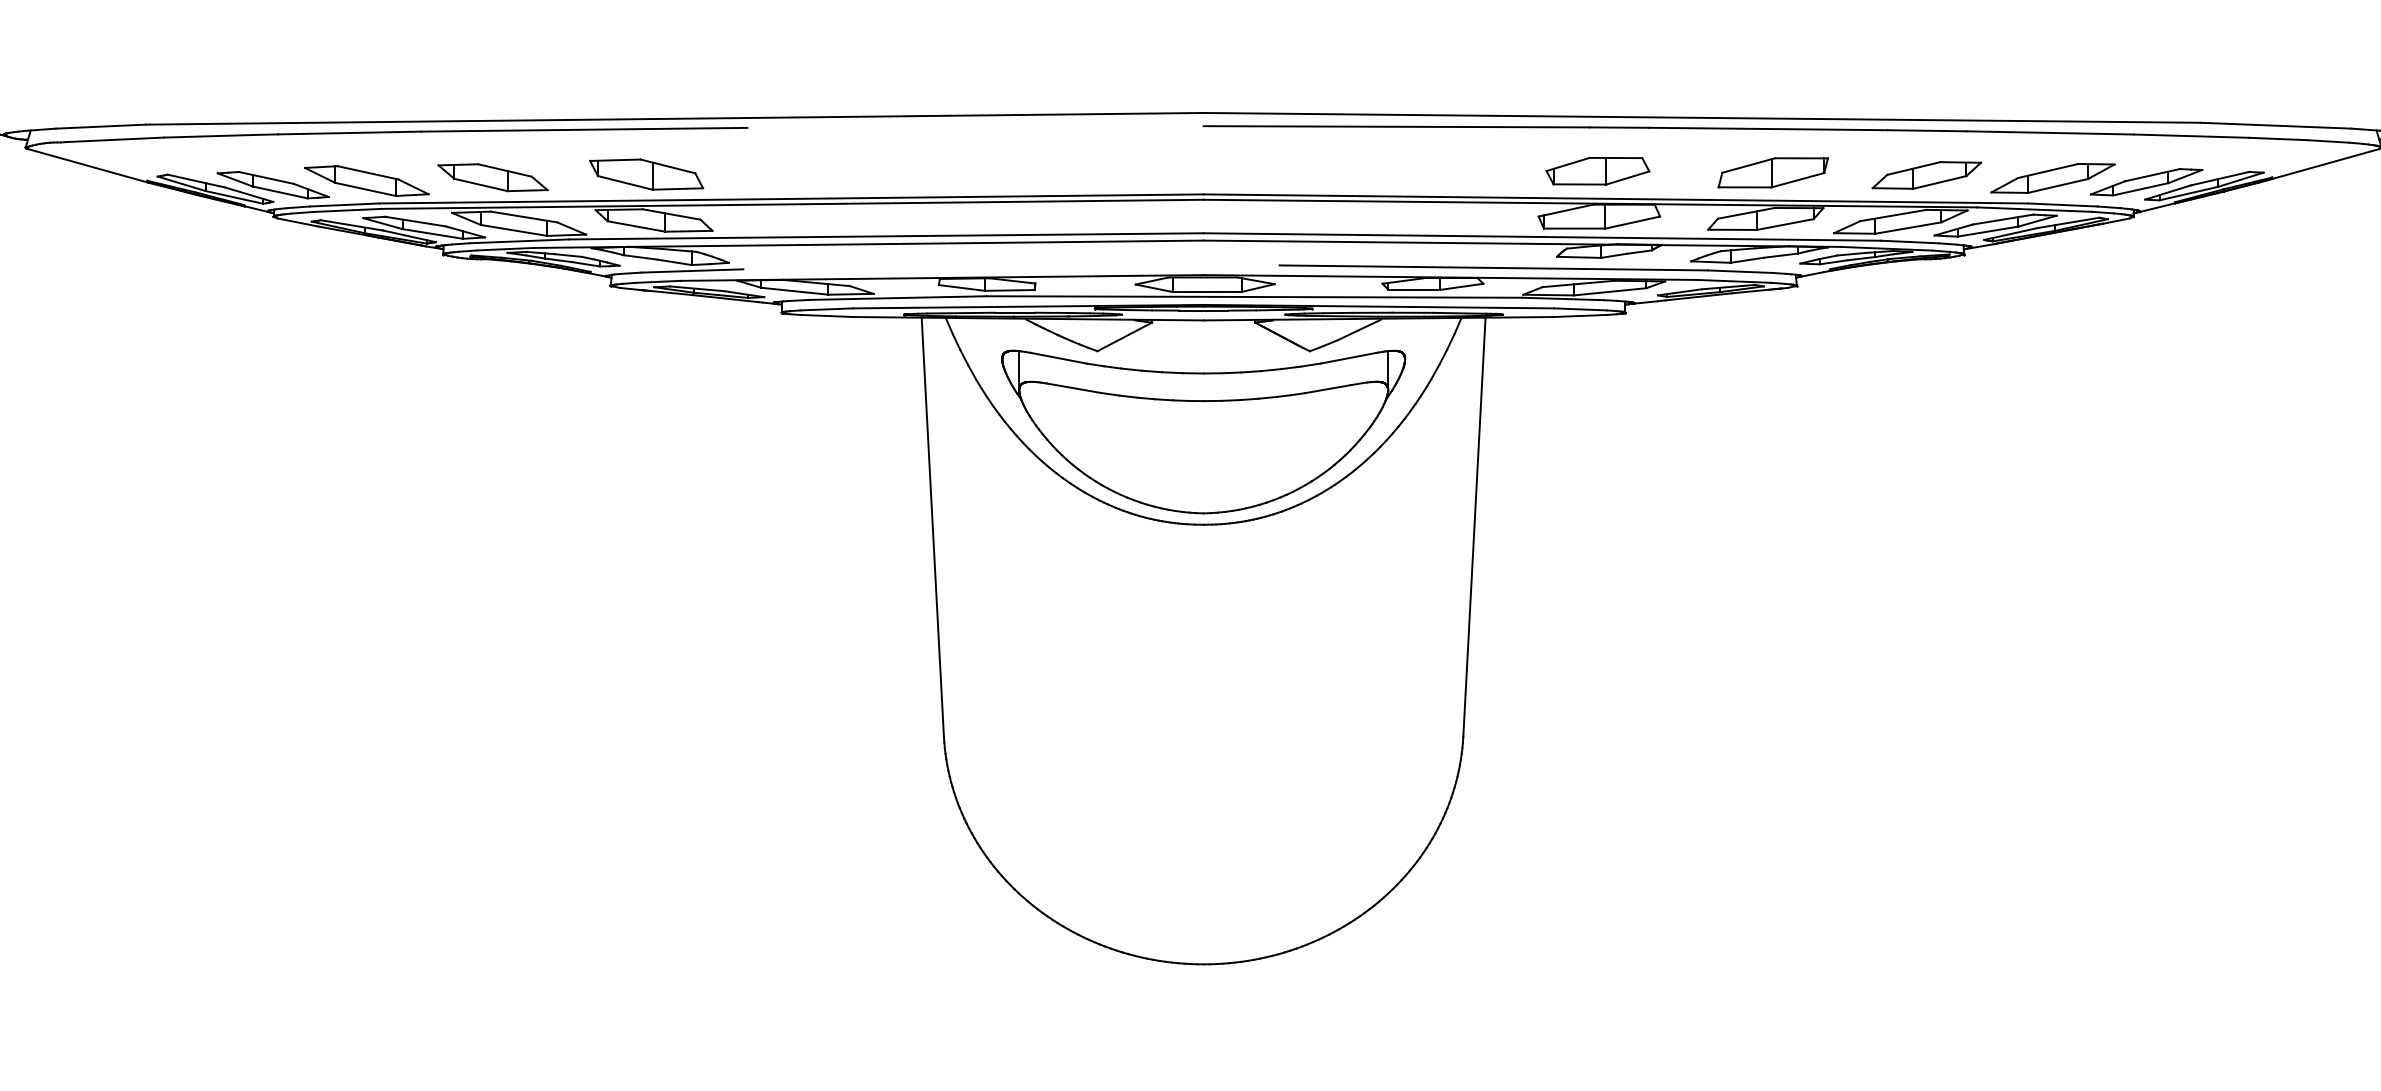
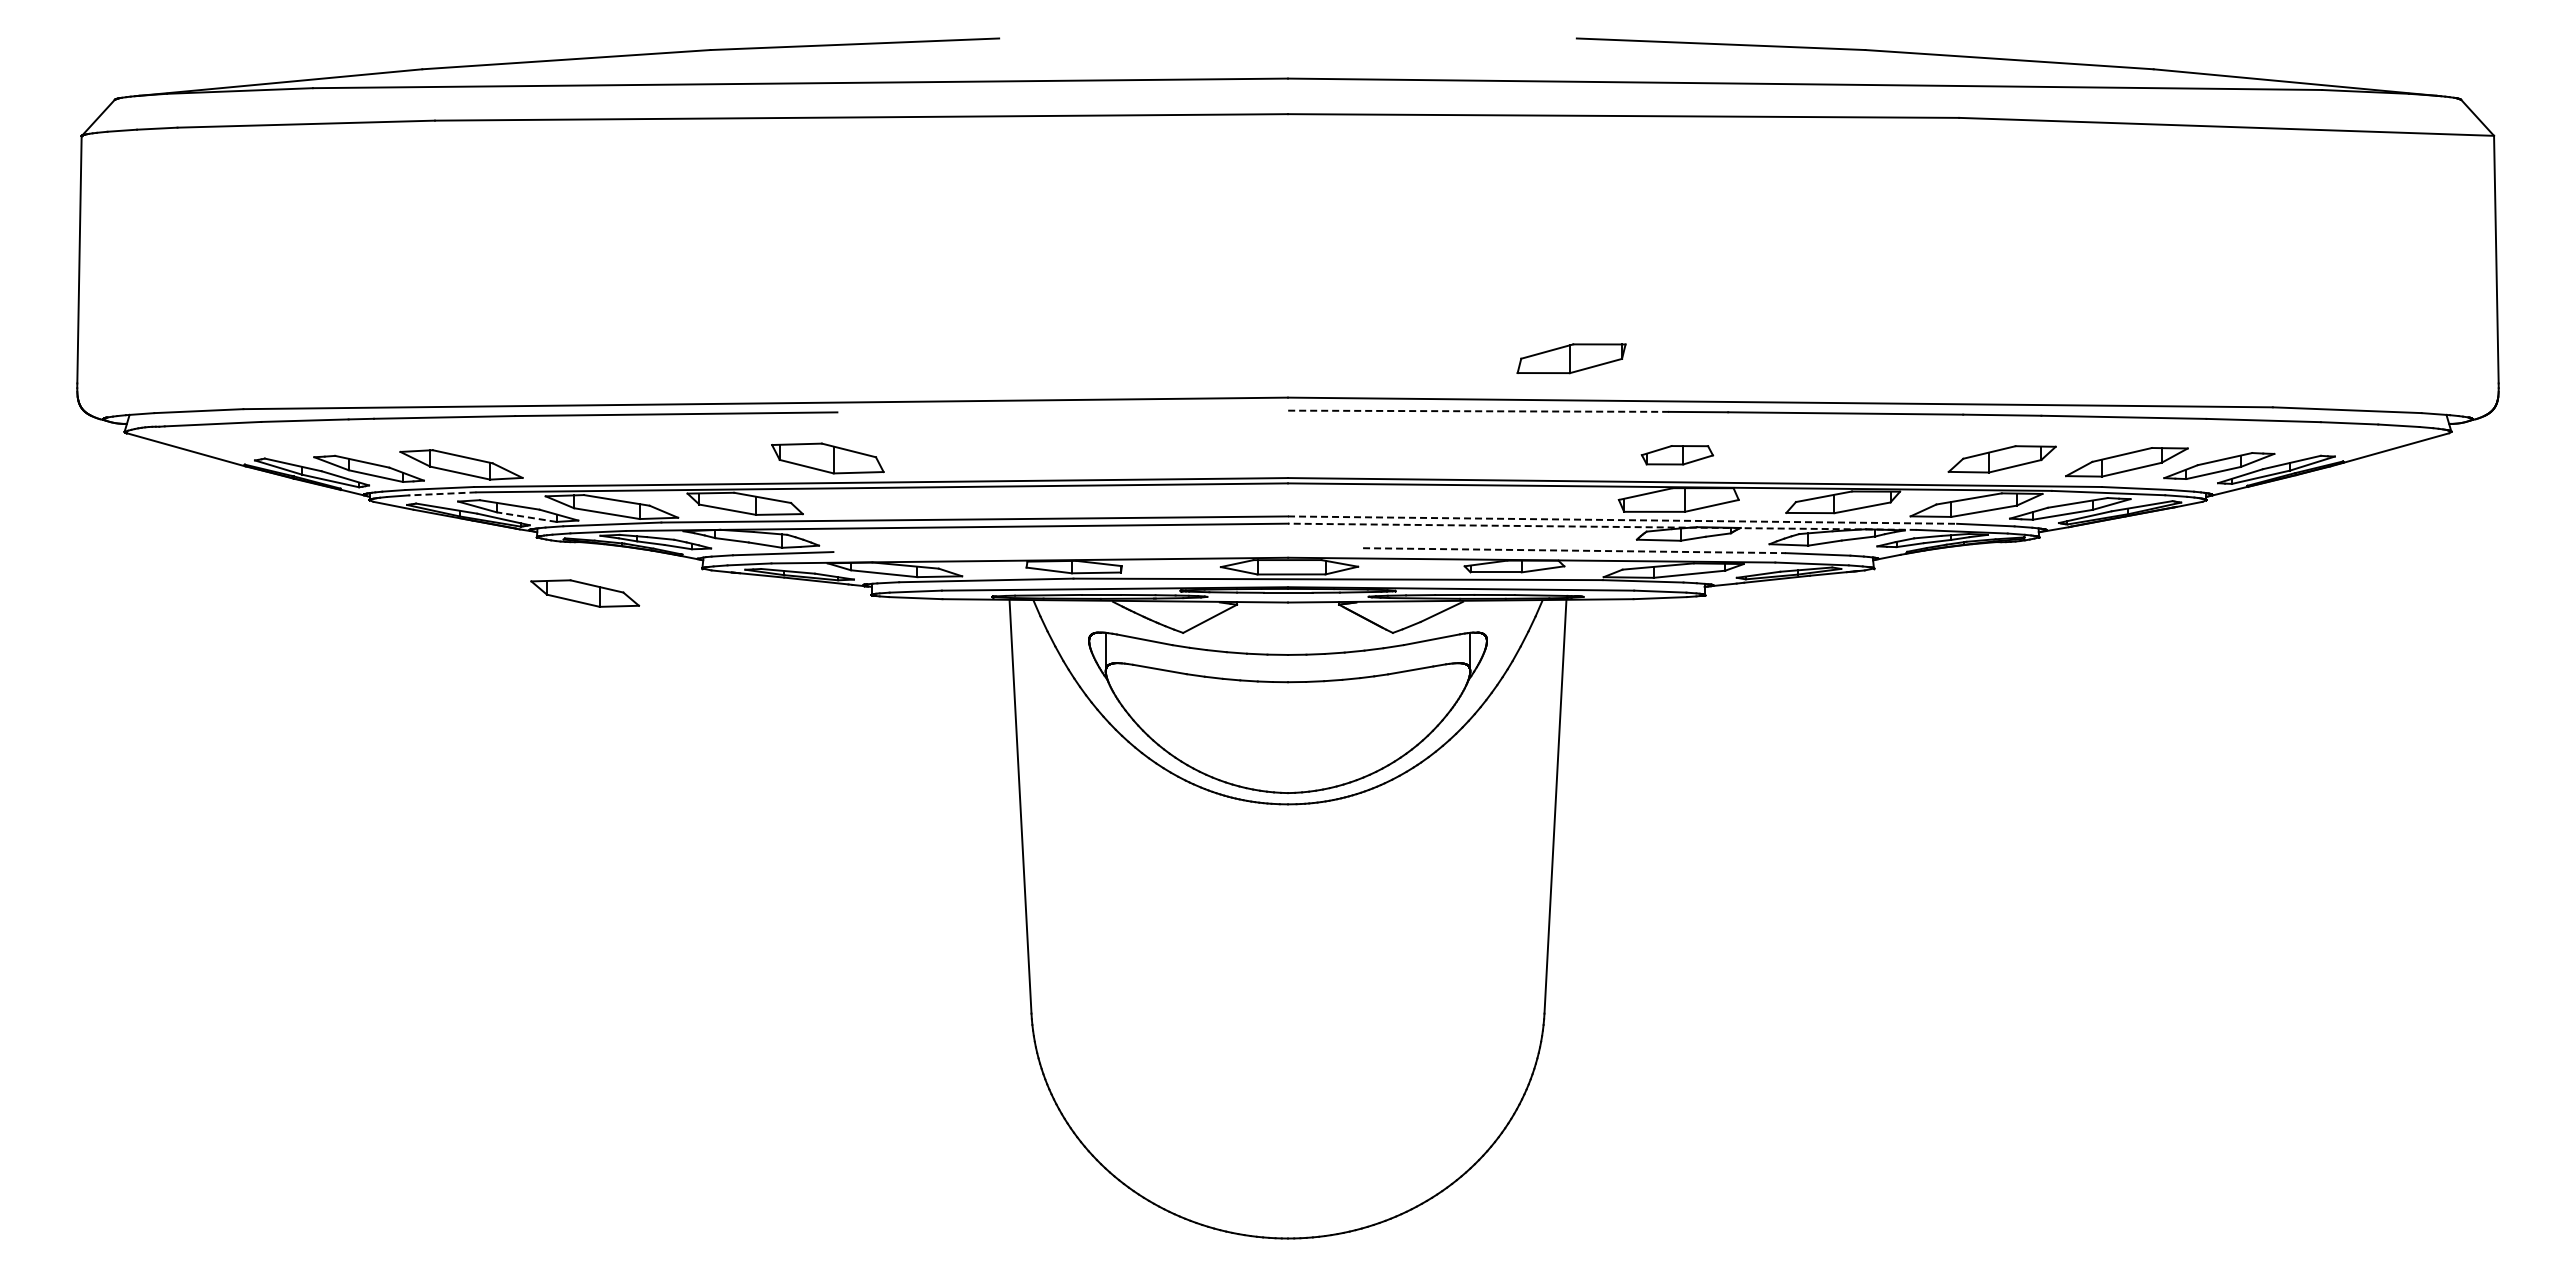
line: (1396, 127) -> (1478, 411), solid -> dashed
part: (1598, 171) -> (1677, 455), size x0.7
part: (1773, 172) -> (1571, 358), moved
part: (646, 174) -> (827, 458), moved
part: (493, 177) -> (585, 593), moved
line: (347, 210) -> (442, 493), solid -> dashed
line: (432, 234) -> (526, 517), solid -> dashed
line: (1542, 237) -> (1622, 520), solid -> dashed
line: (1521, 243) -> (1601, 526), solid -> dashed
line: (1493, 267) -> (1574, 550), solid -> dashed

